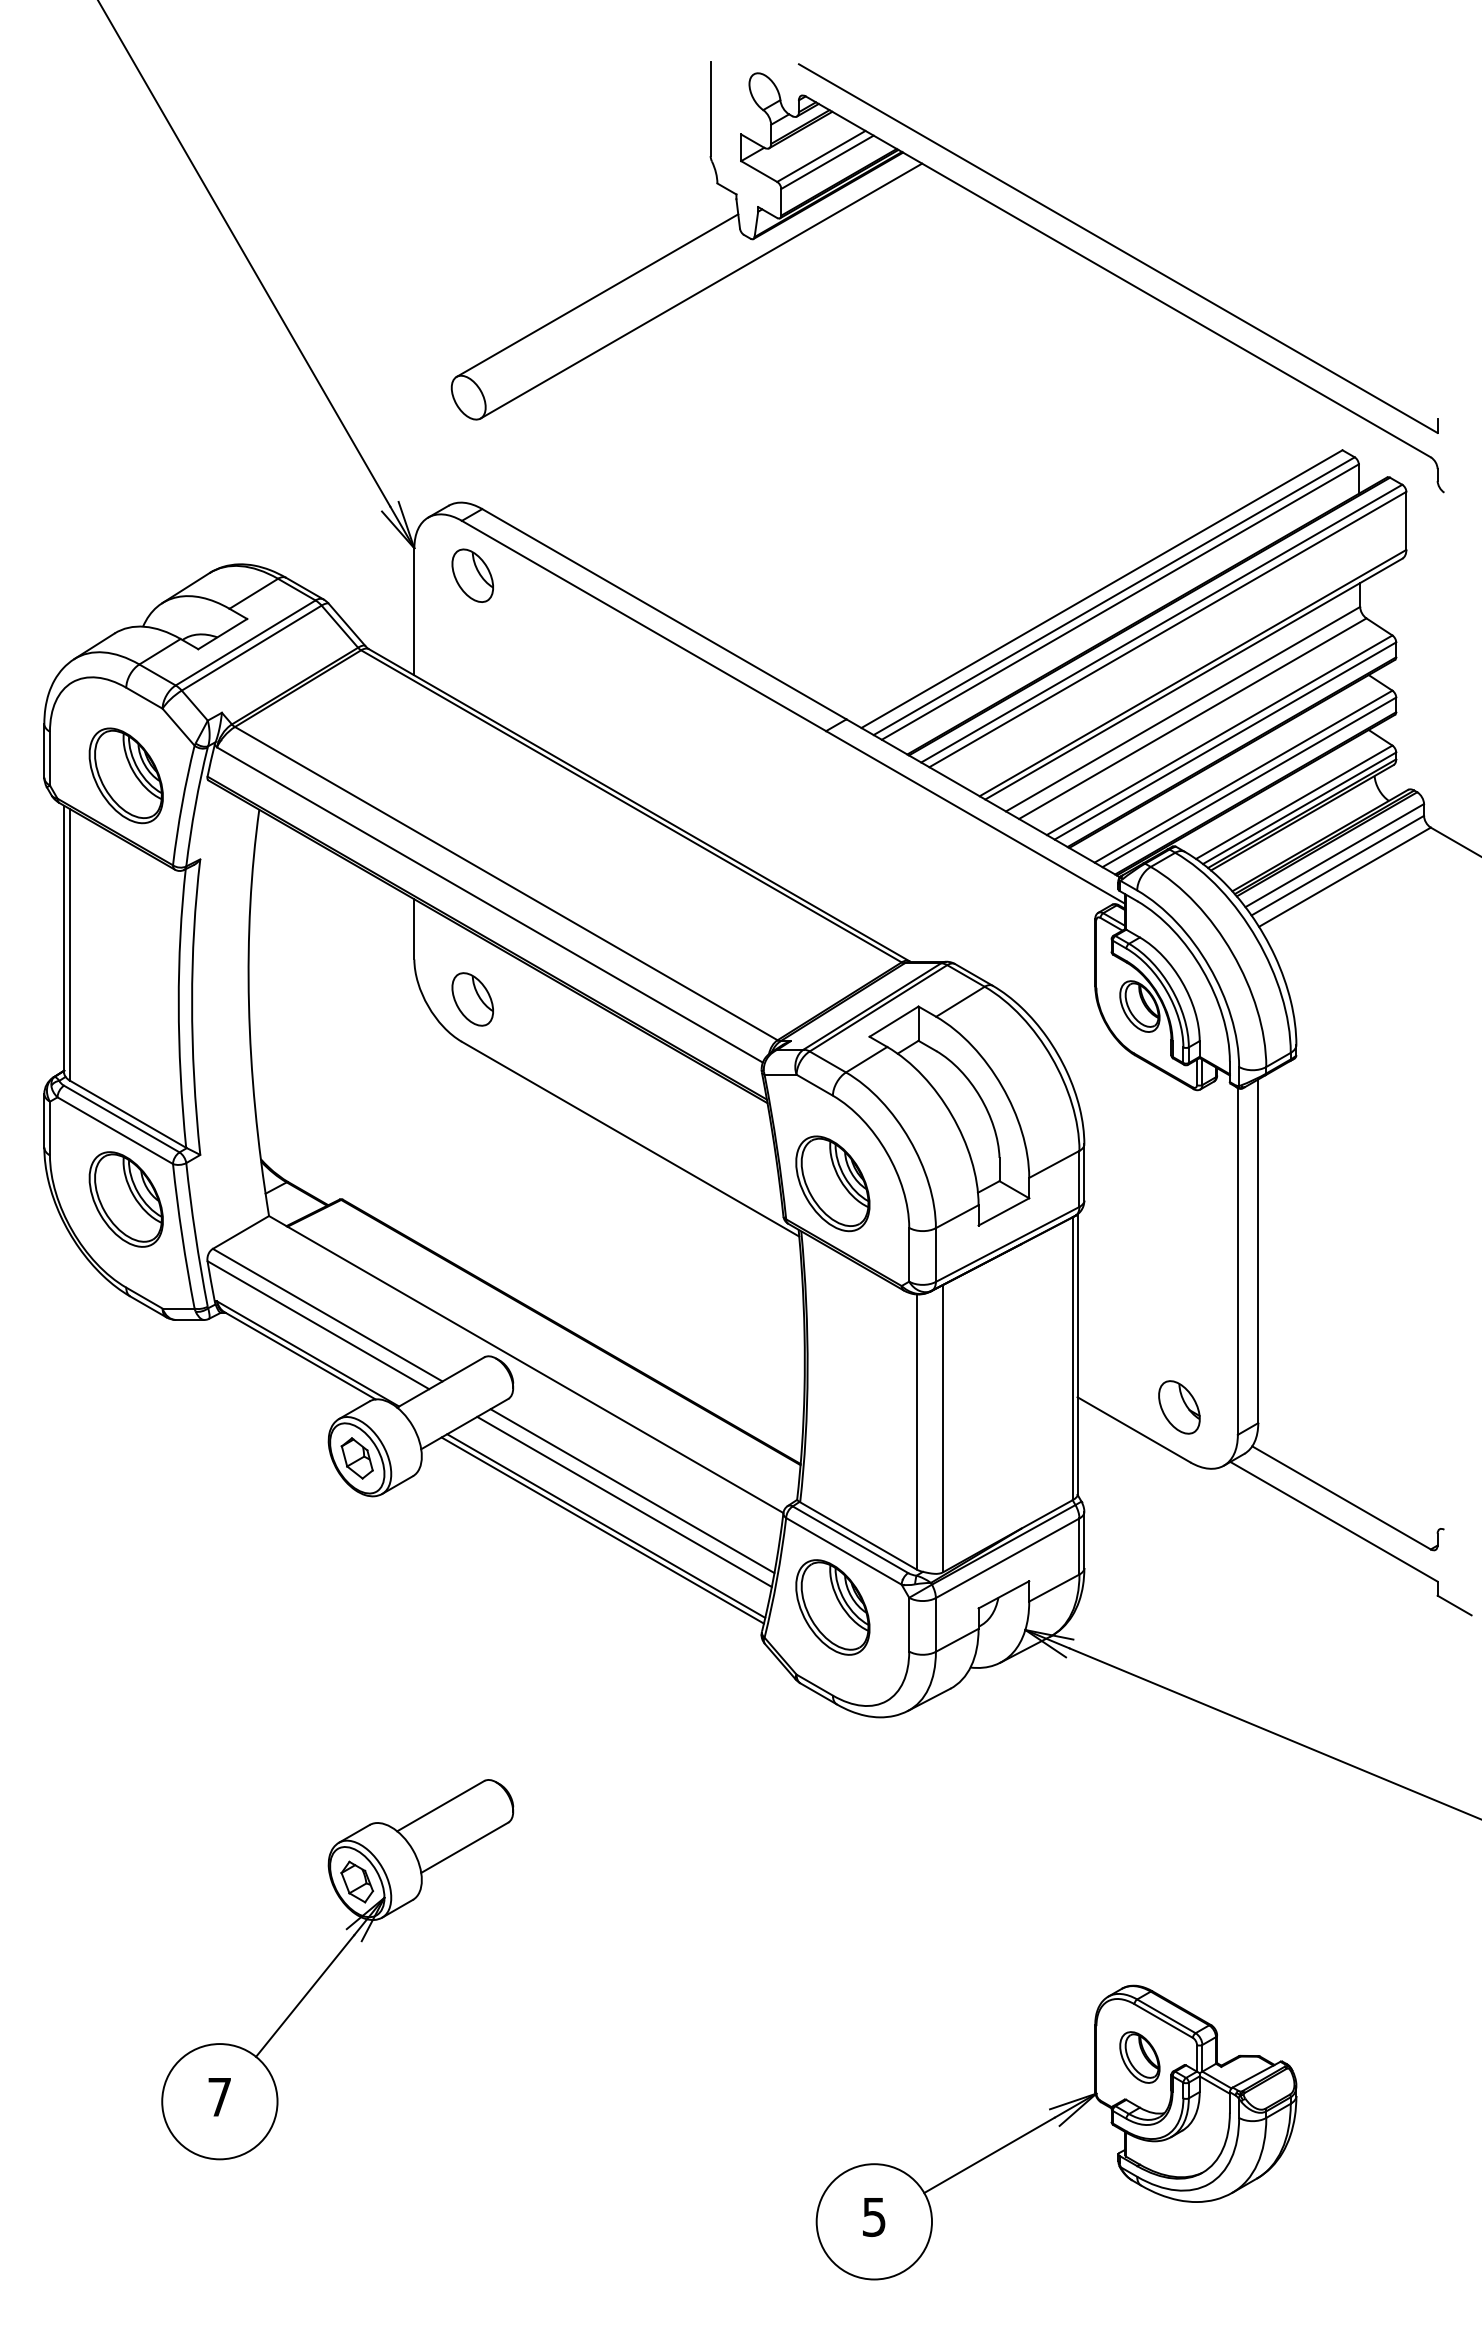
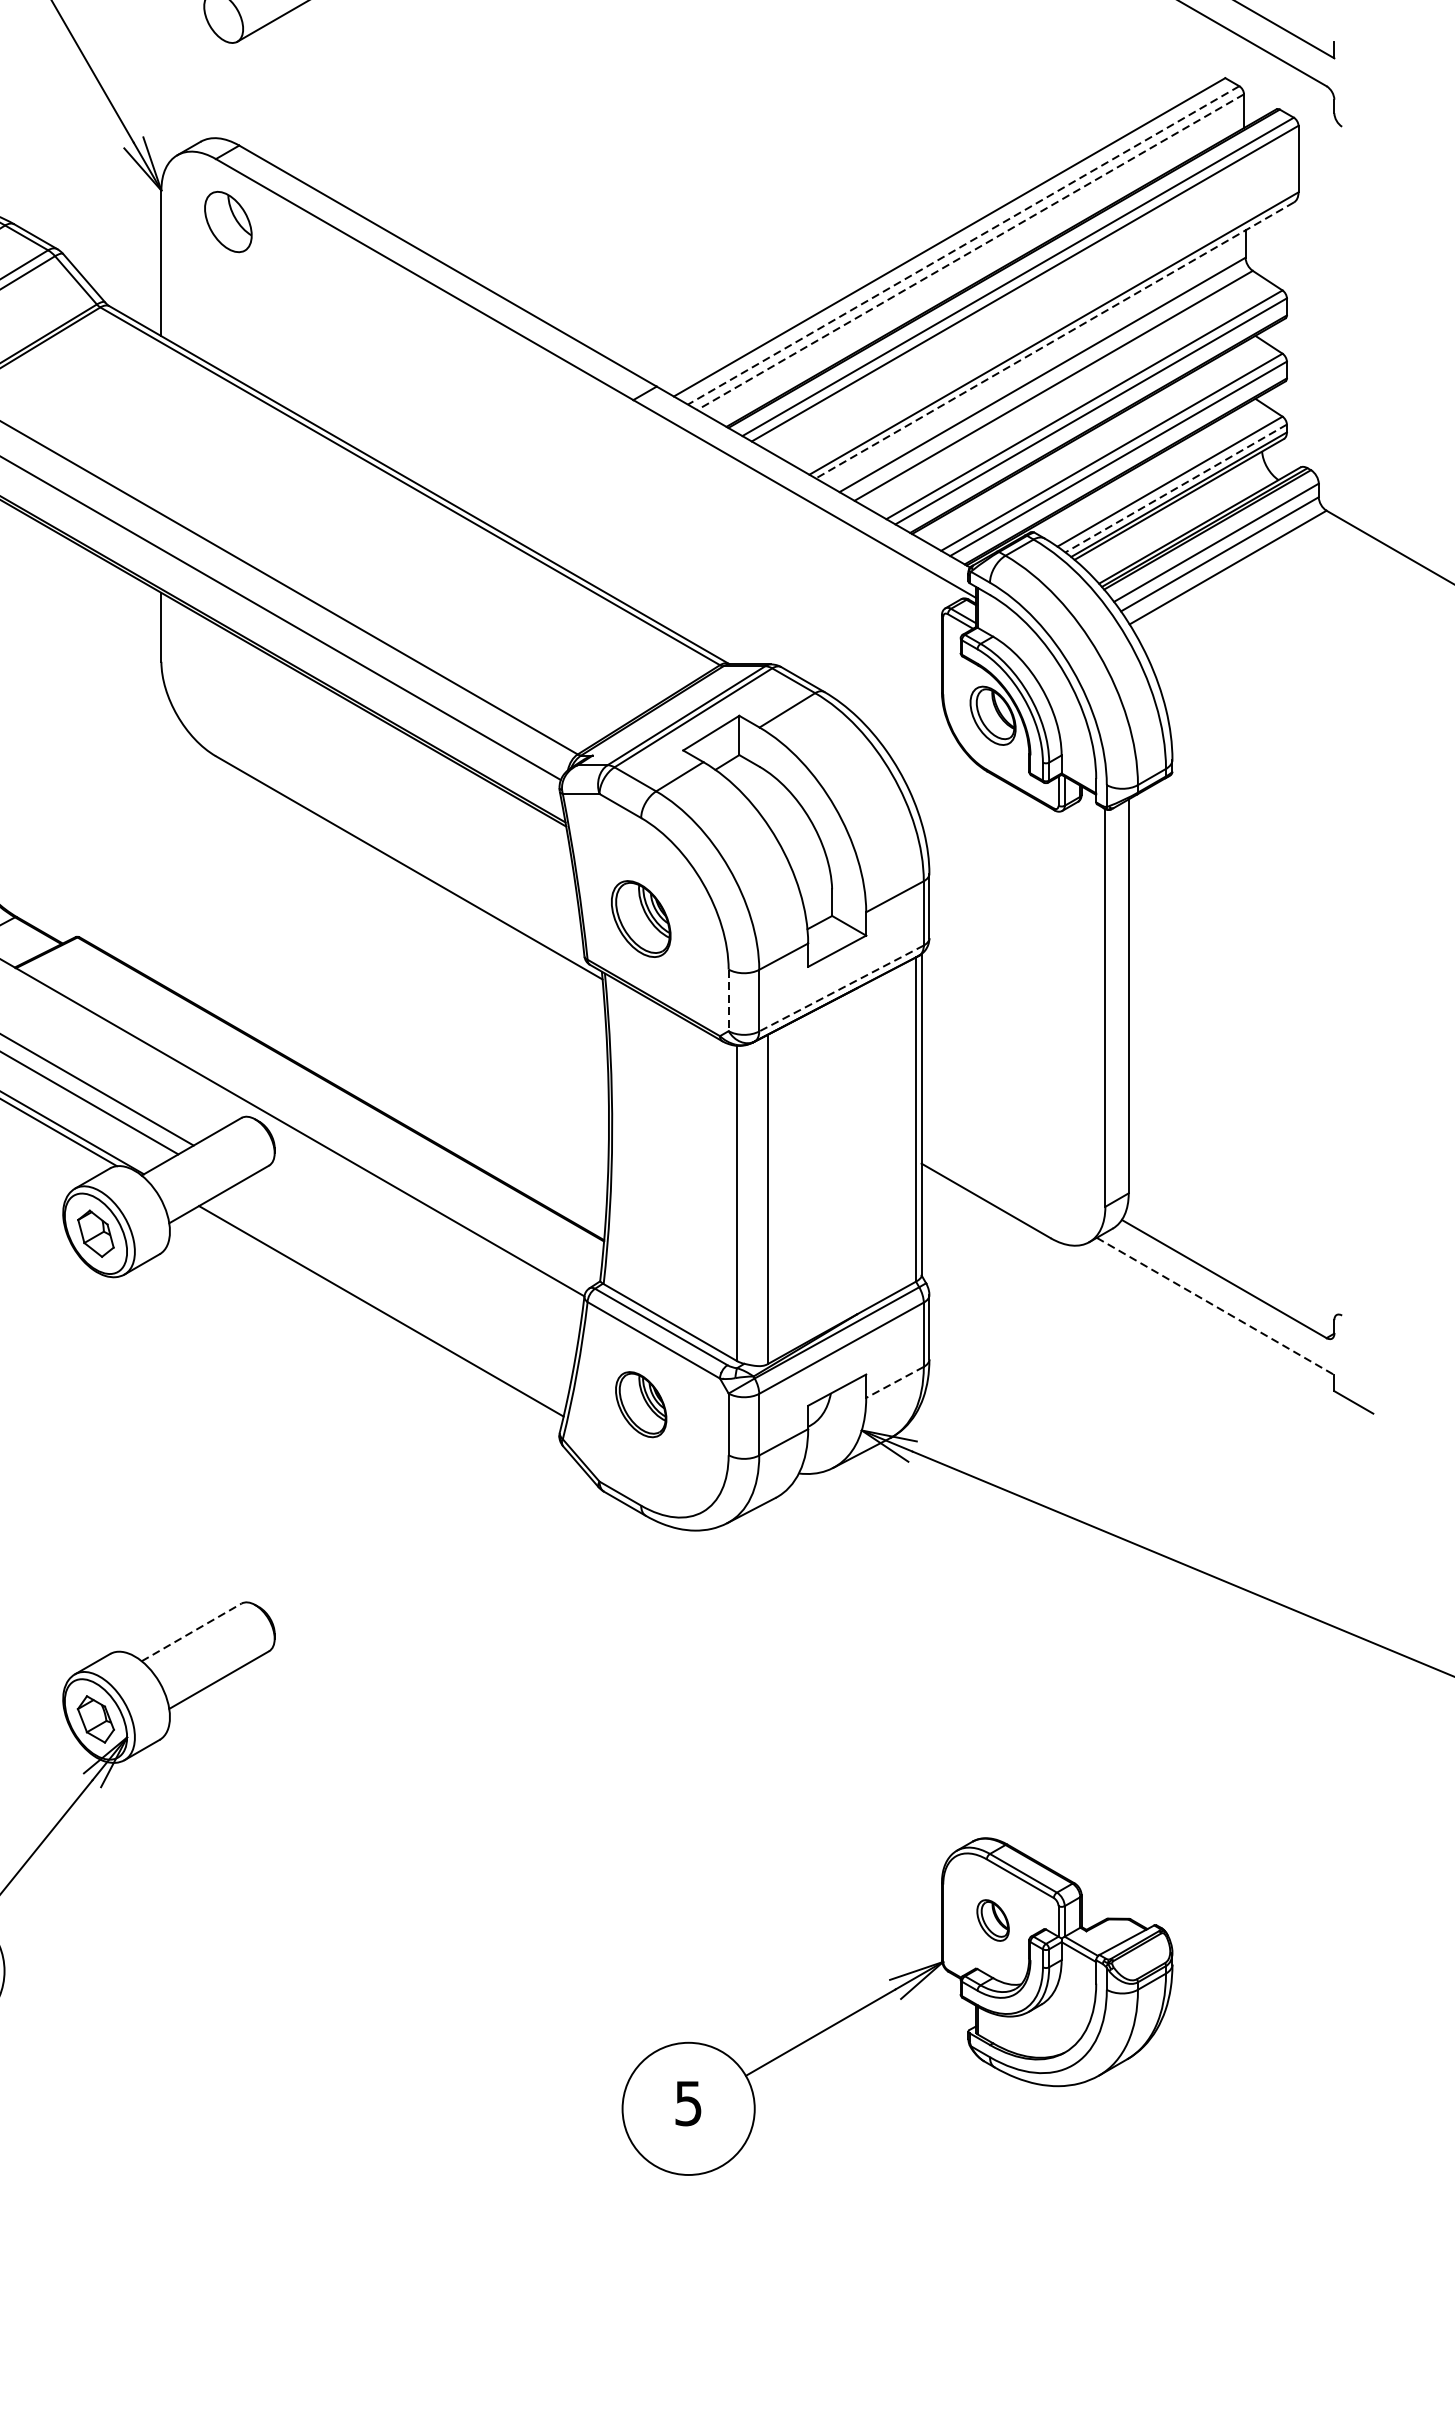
line: (1114, 596) -> (963, 245), solid -> dashed
line: (1119, 602) -> (969, 252), solid -> dashed
line: (1193, 679) -> (1054, 340), solid -> dashed
line: (1299, 808) -> (1176, 488), solid -> dashed
part: (472, 999) -> (228, 707), removed
part: (832, 1183) -> (640, 918), size x0.7
line: (1007, 1244) -> (841, 988), solid -> dashed
line: (909, 1254) -> (728, 1000), solid -> dashed
part: (1179, 1407) -> (1038, 1175), removed
line: (632, 1491) -> (411, 1271), removed
line: (624, 1501) -> (402, 1283), removed
line: (1334, 1521) -> (1216, 1306), solid -> dashed
line: (602, 1530) -> (377, 1316), removed
line: (1054, 1588) -> (895, 1382), solid -> dashed
part: (832, 1607) -> (640, 1404), size x0.6
line: (441, 1805) -> (192, 1631), solid -> dashed
part: (1139, 2057) -> (992, 1920), size x0.7

